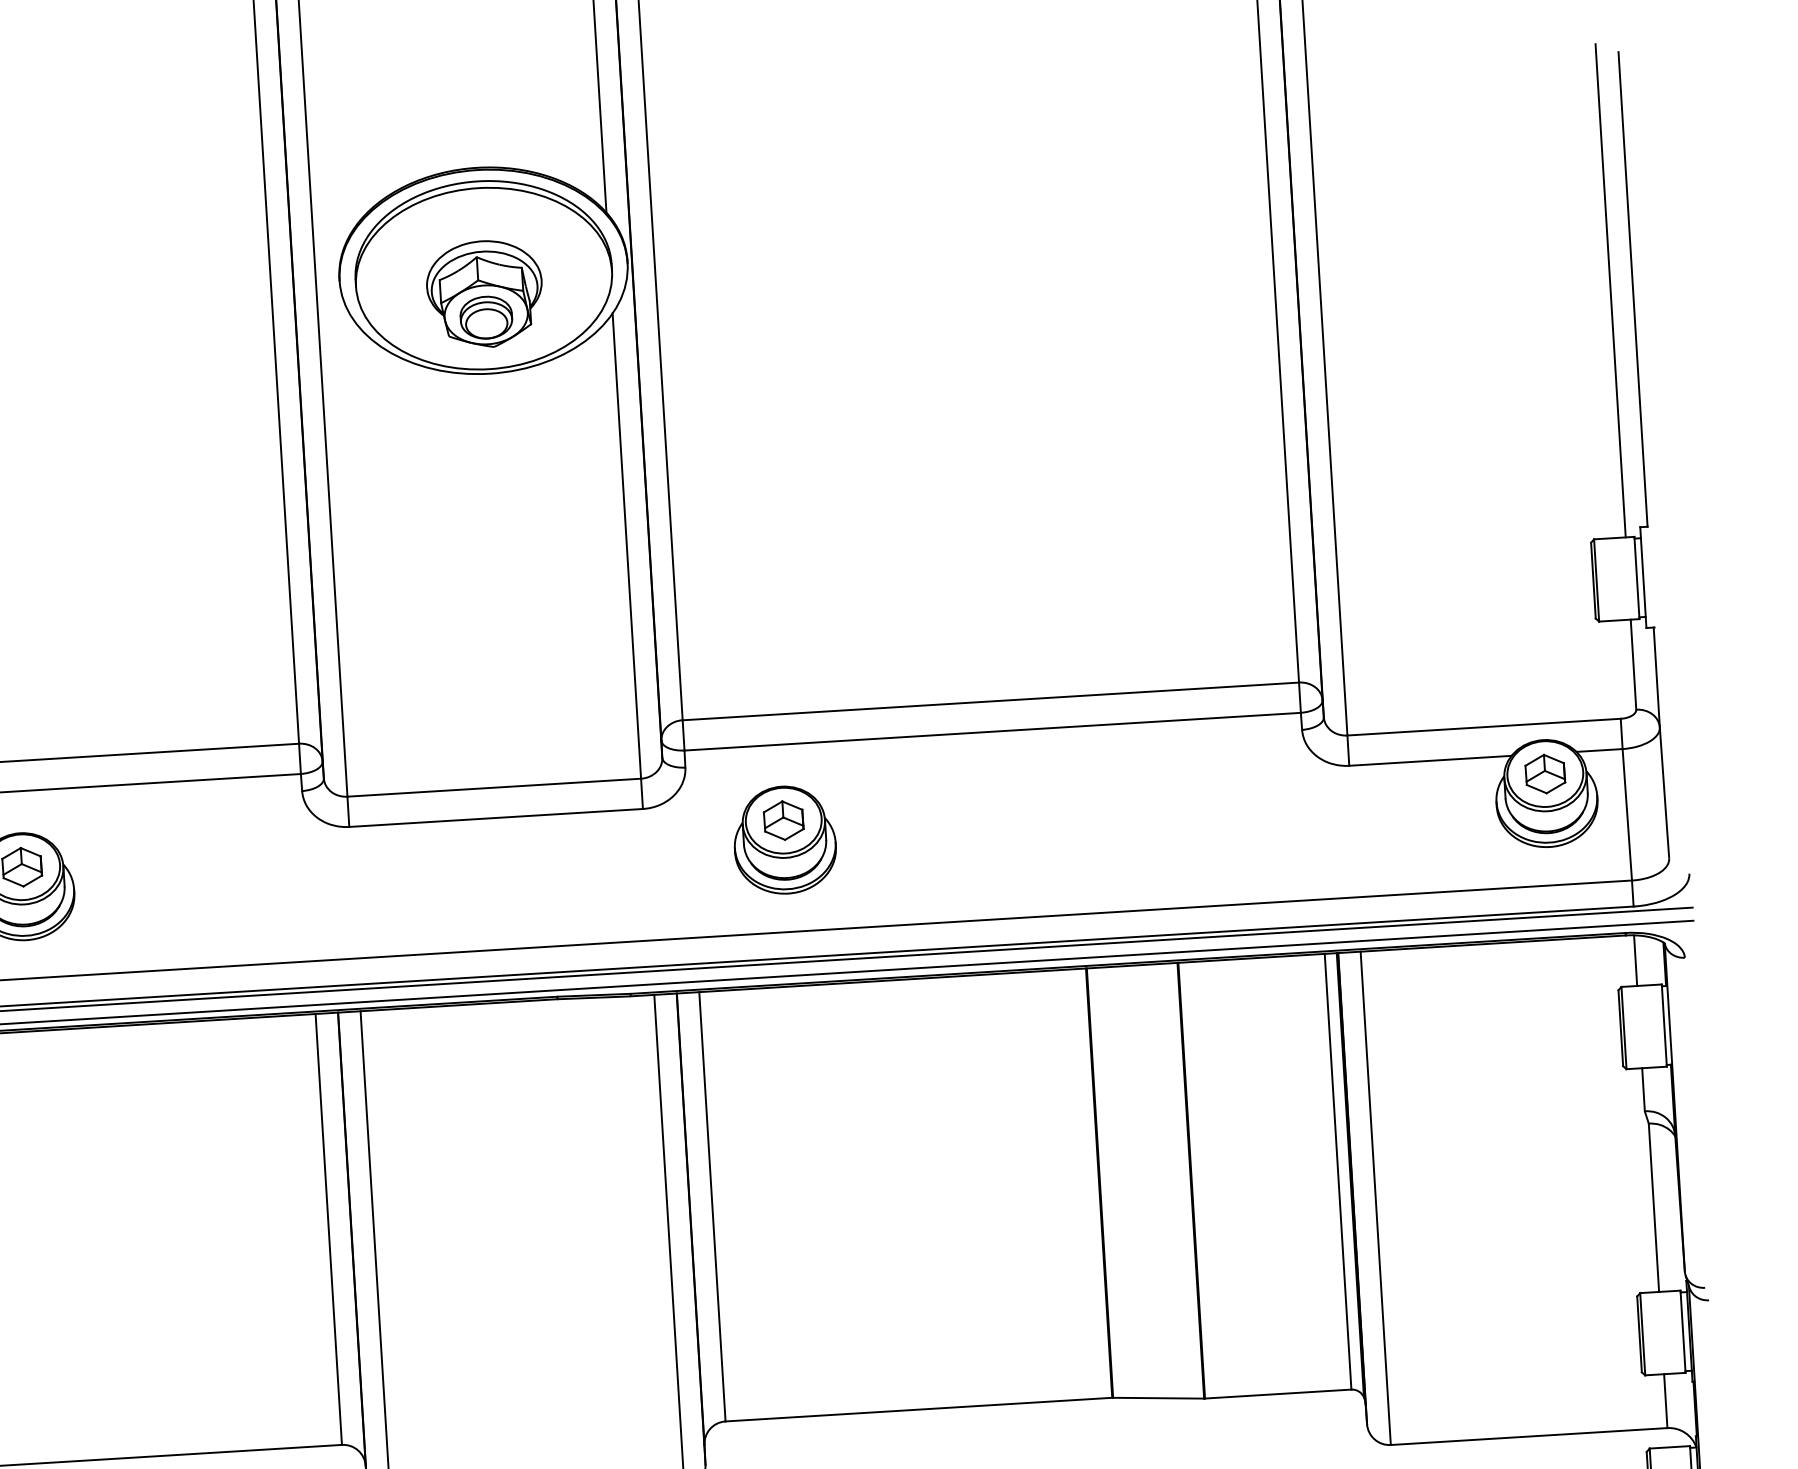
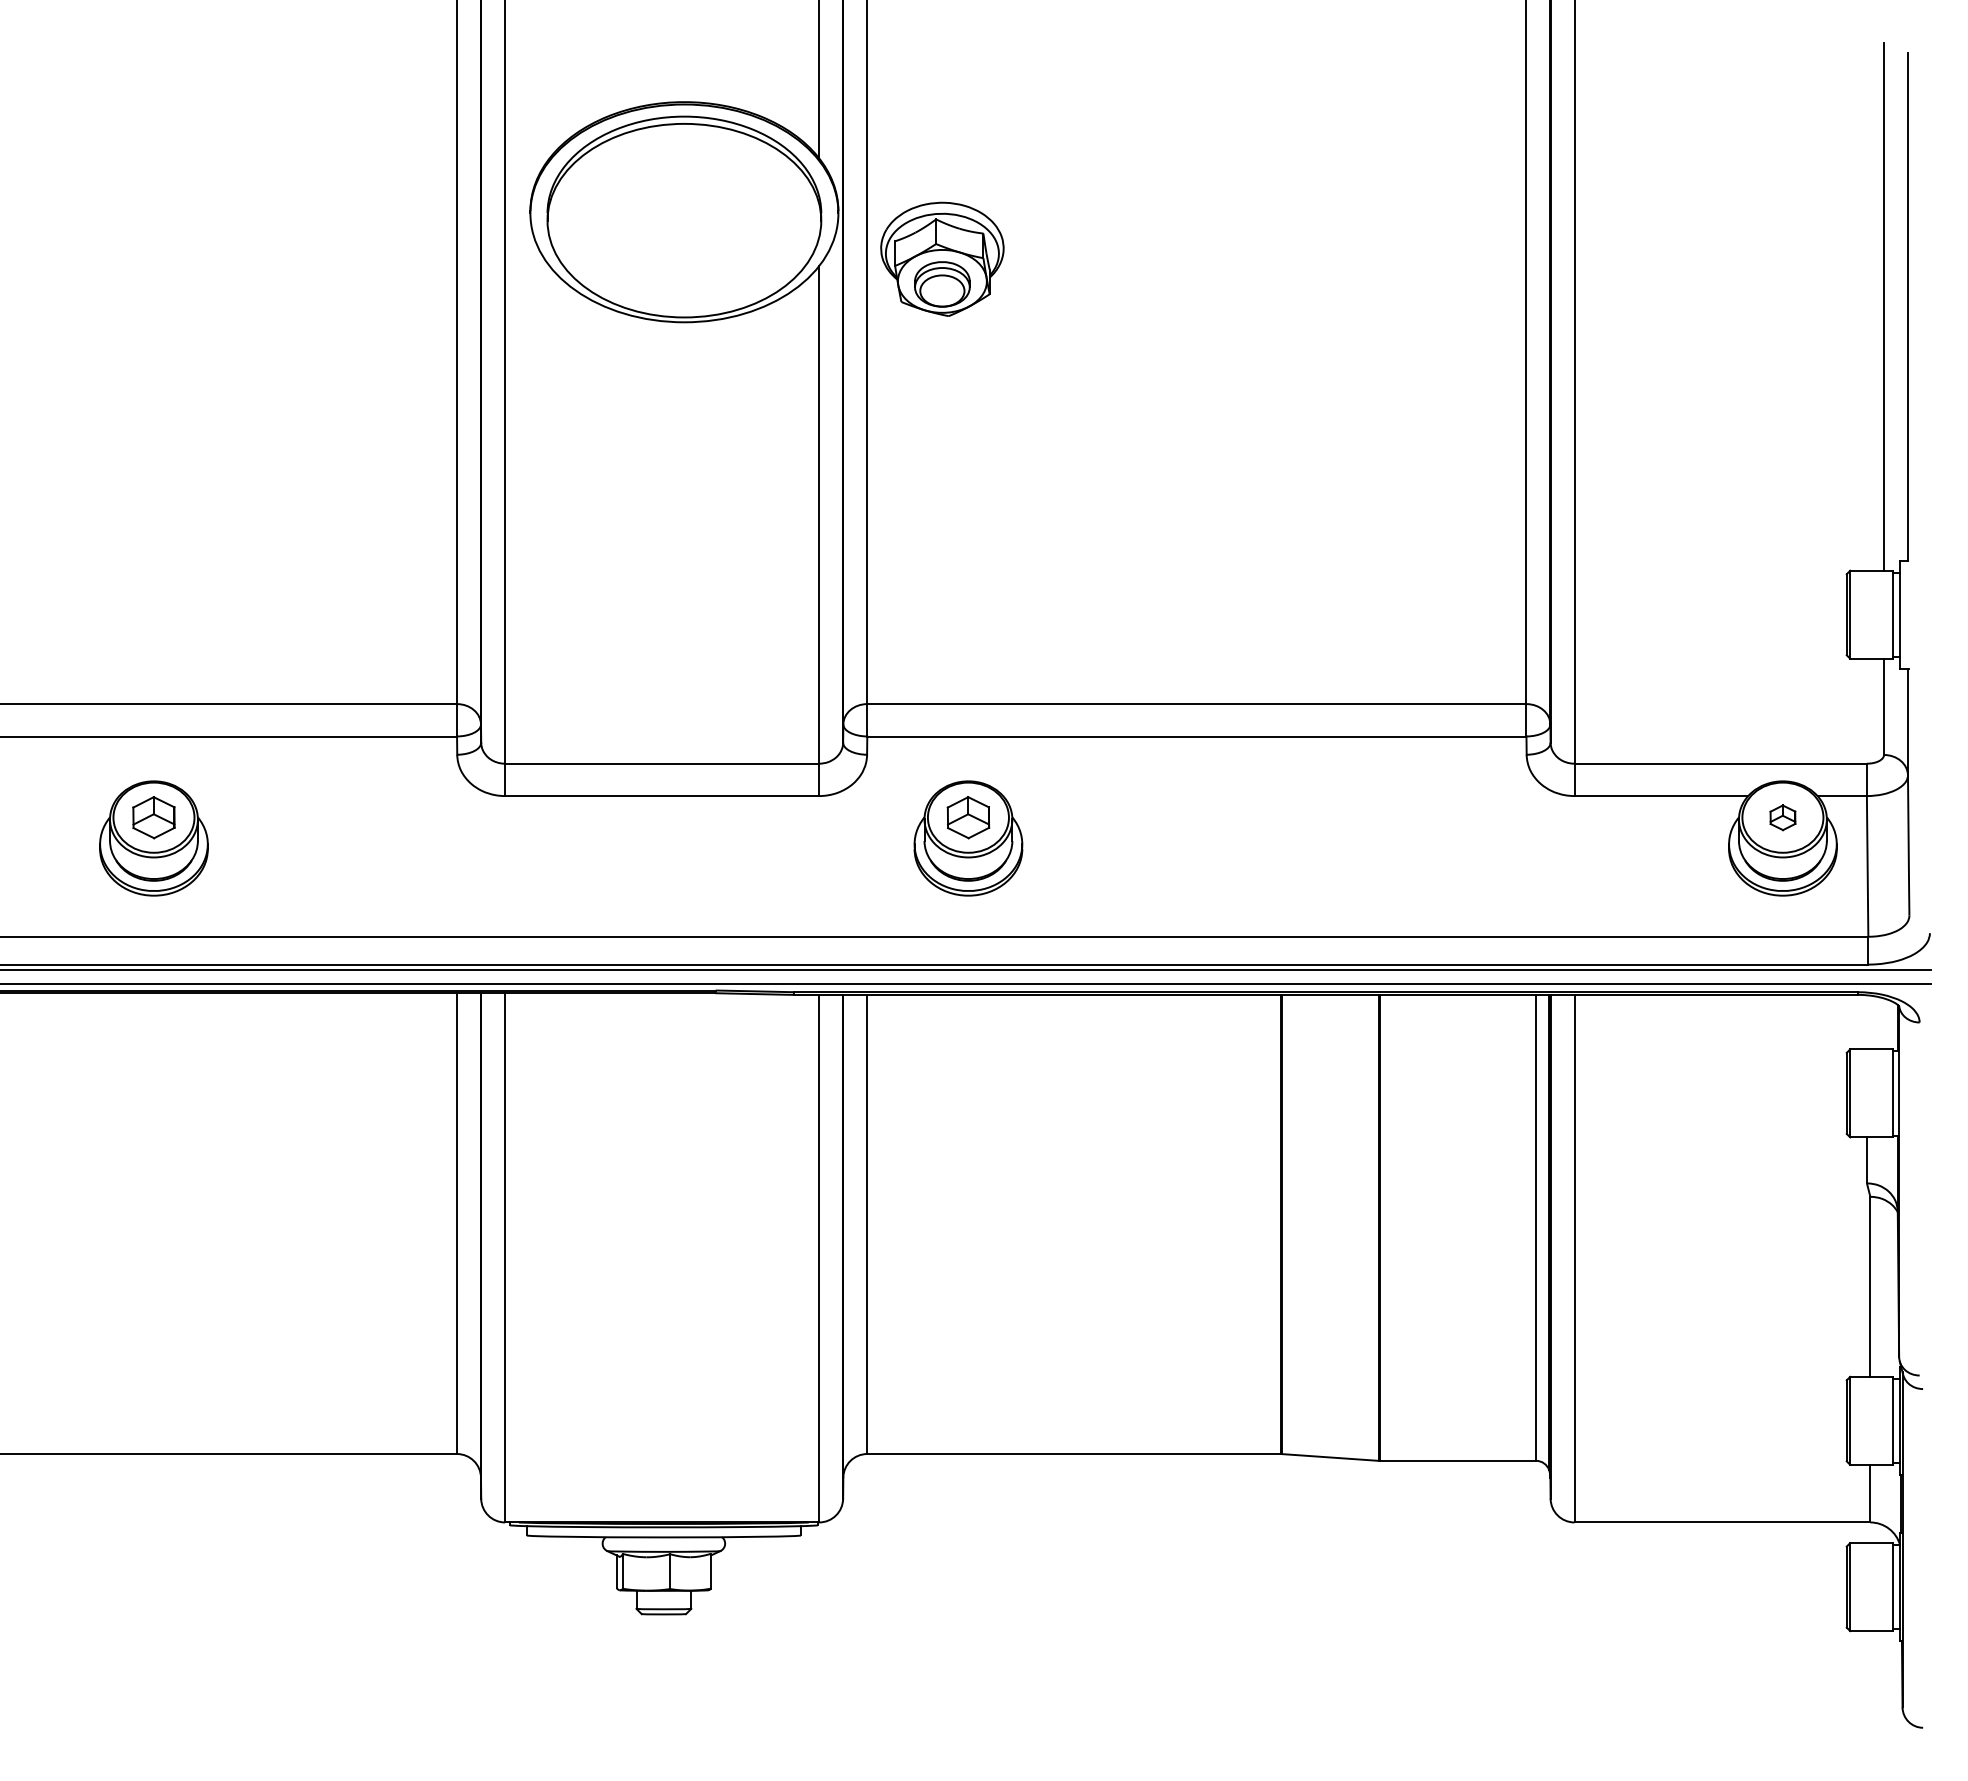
part: (485, 293) -> (942, 258), moved
part: (1544, 773) -> (1782, 817), size x0.6
line: (1635, 960) -> (1866, 1022), removed

